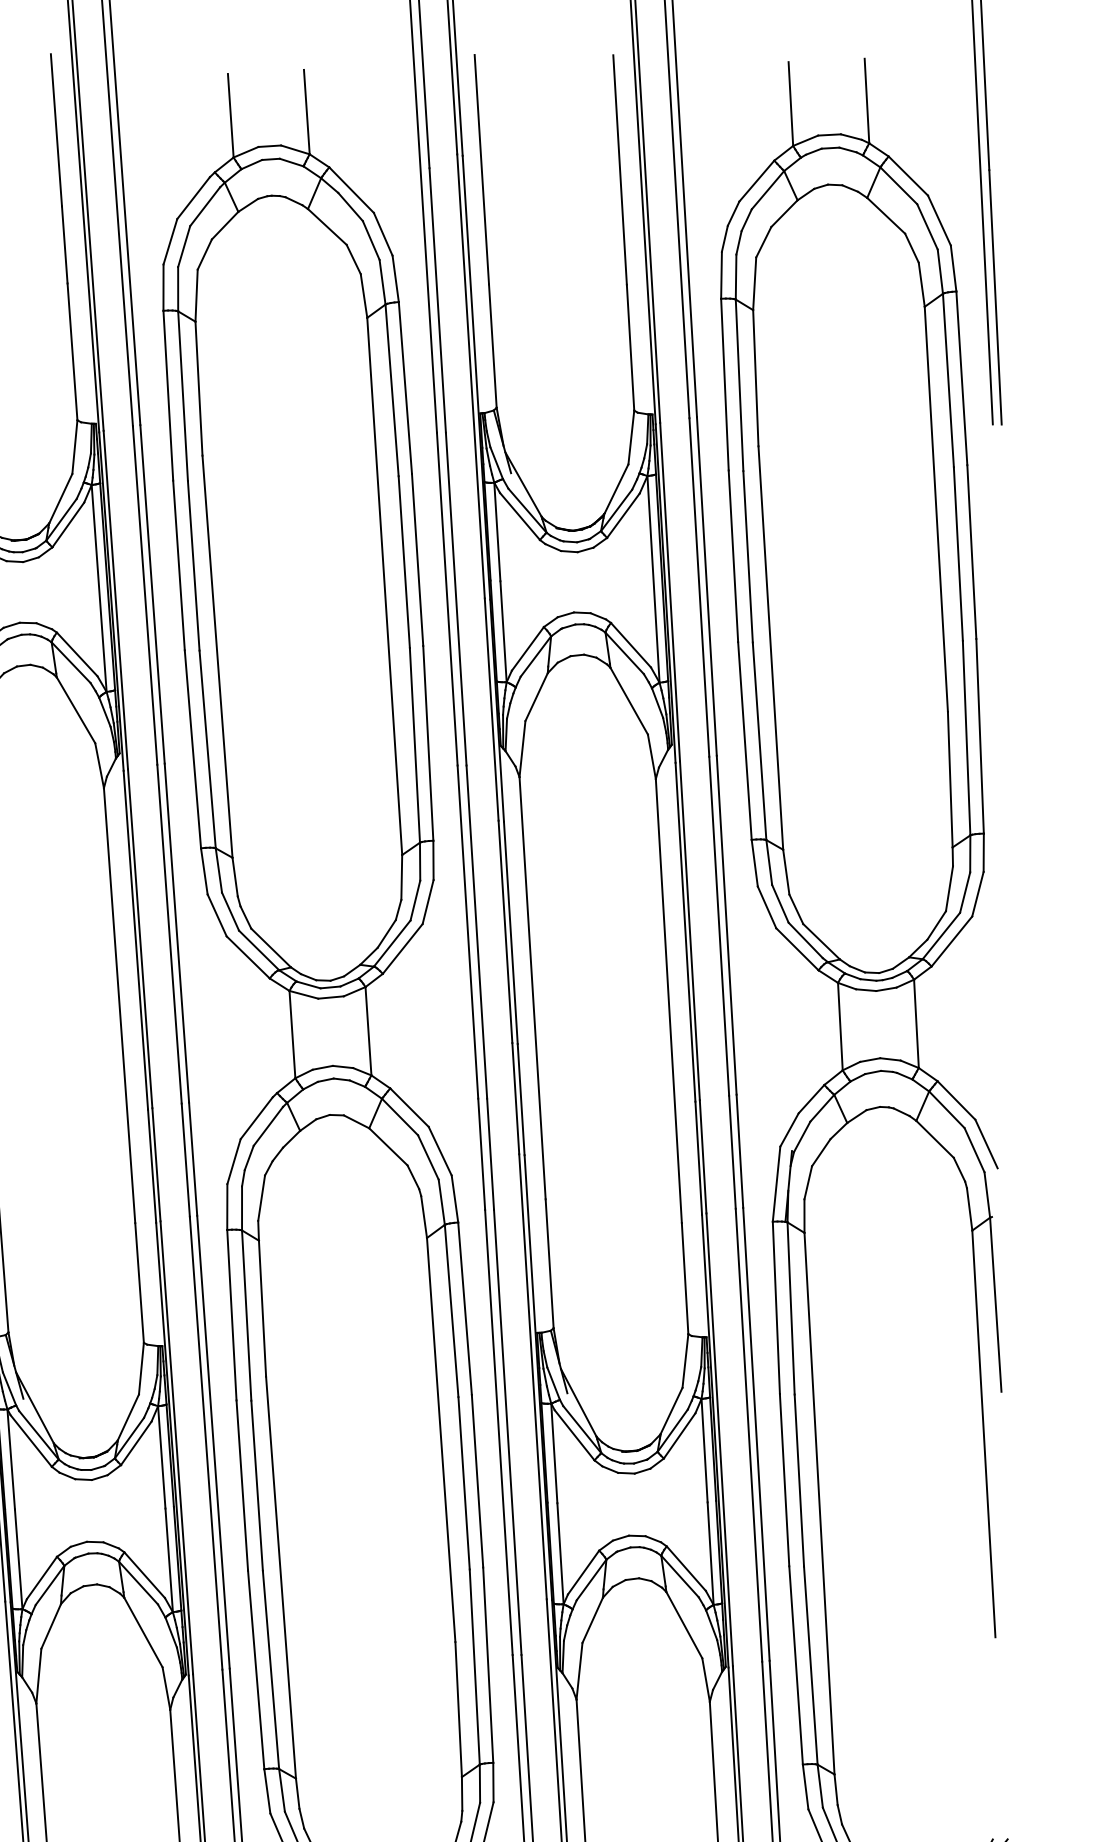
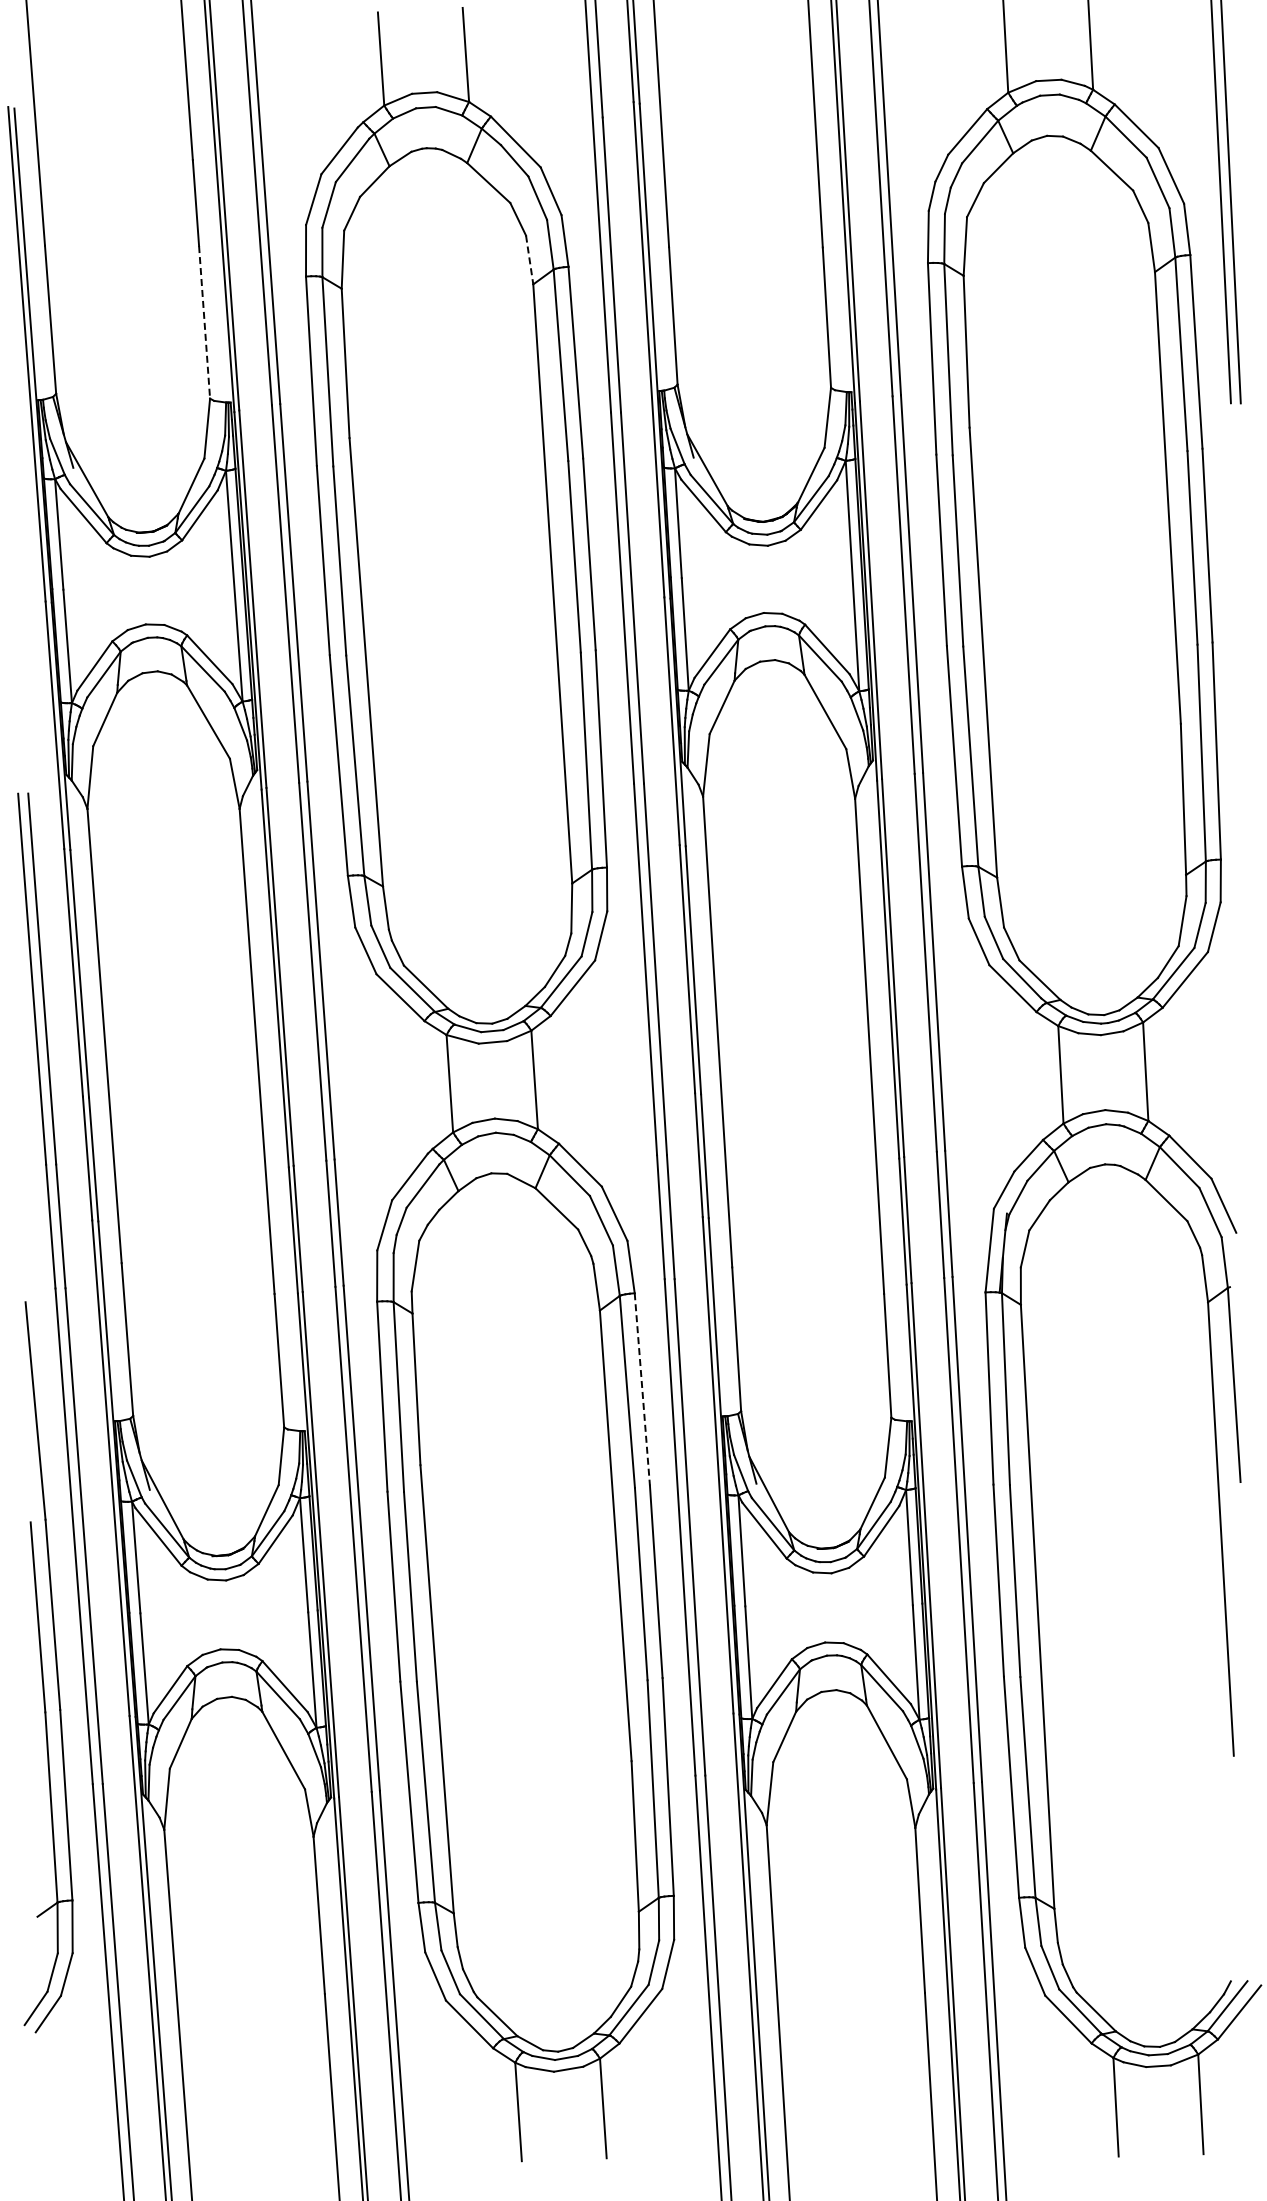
line: (363, 296) -> (529, 260), solid -> dashed
line: (72, 352) -> (204, 322), solid -> dashed
line: (465, 1308) -> (642, 1389), solid -> dashed

